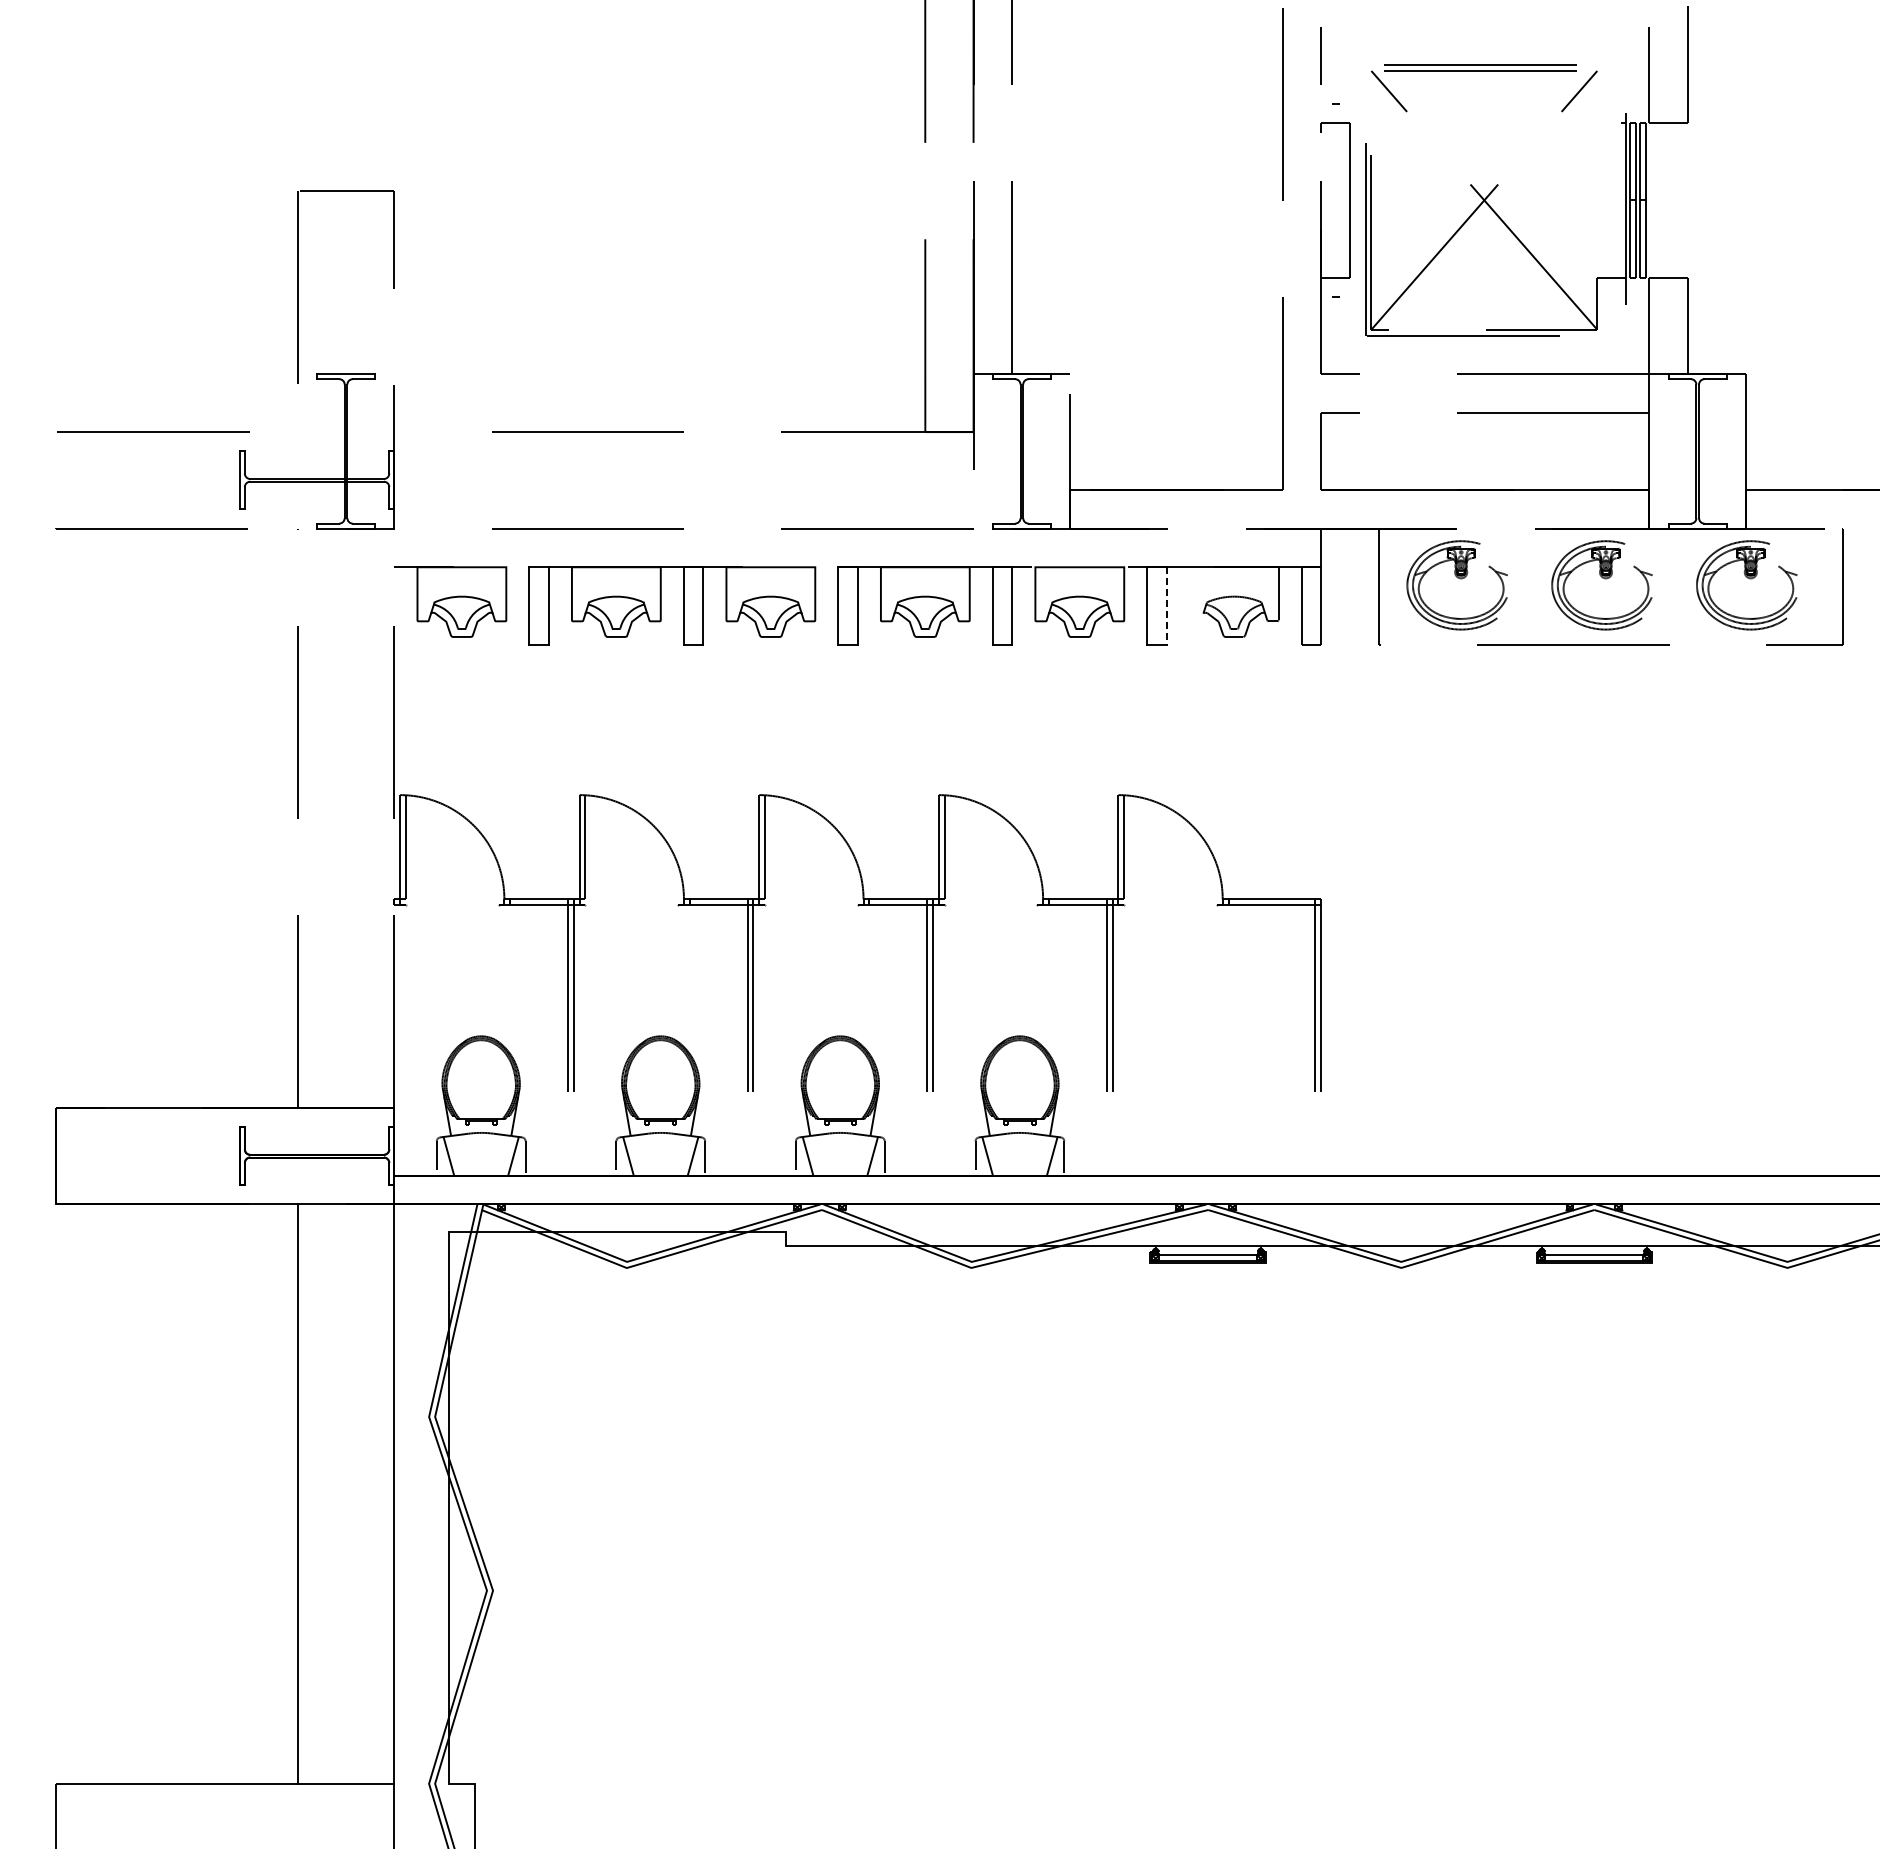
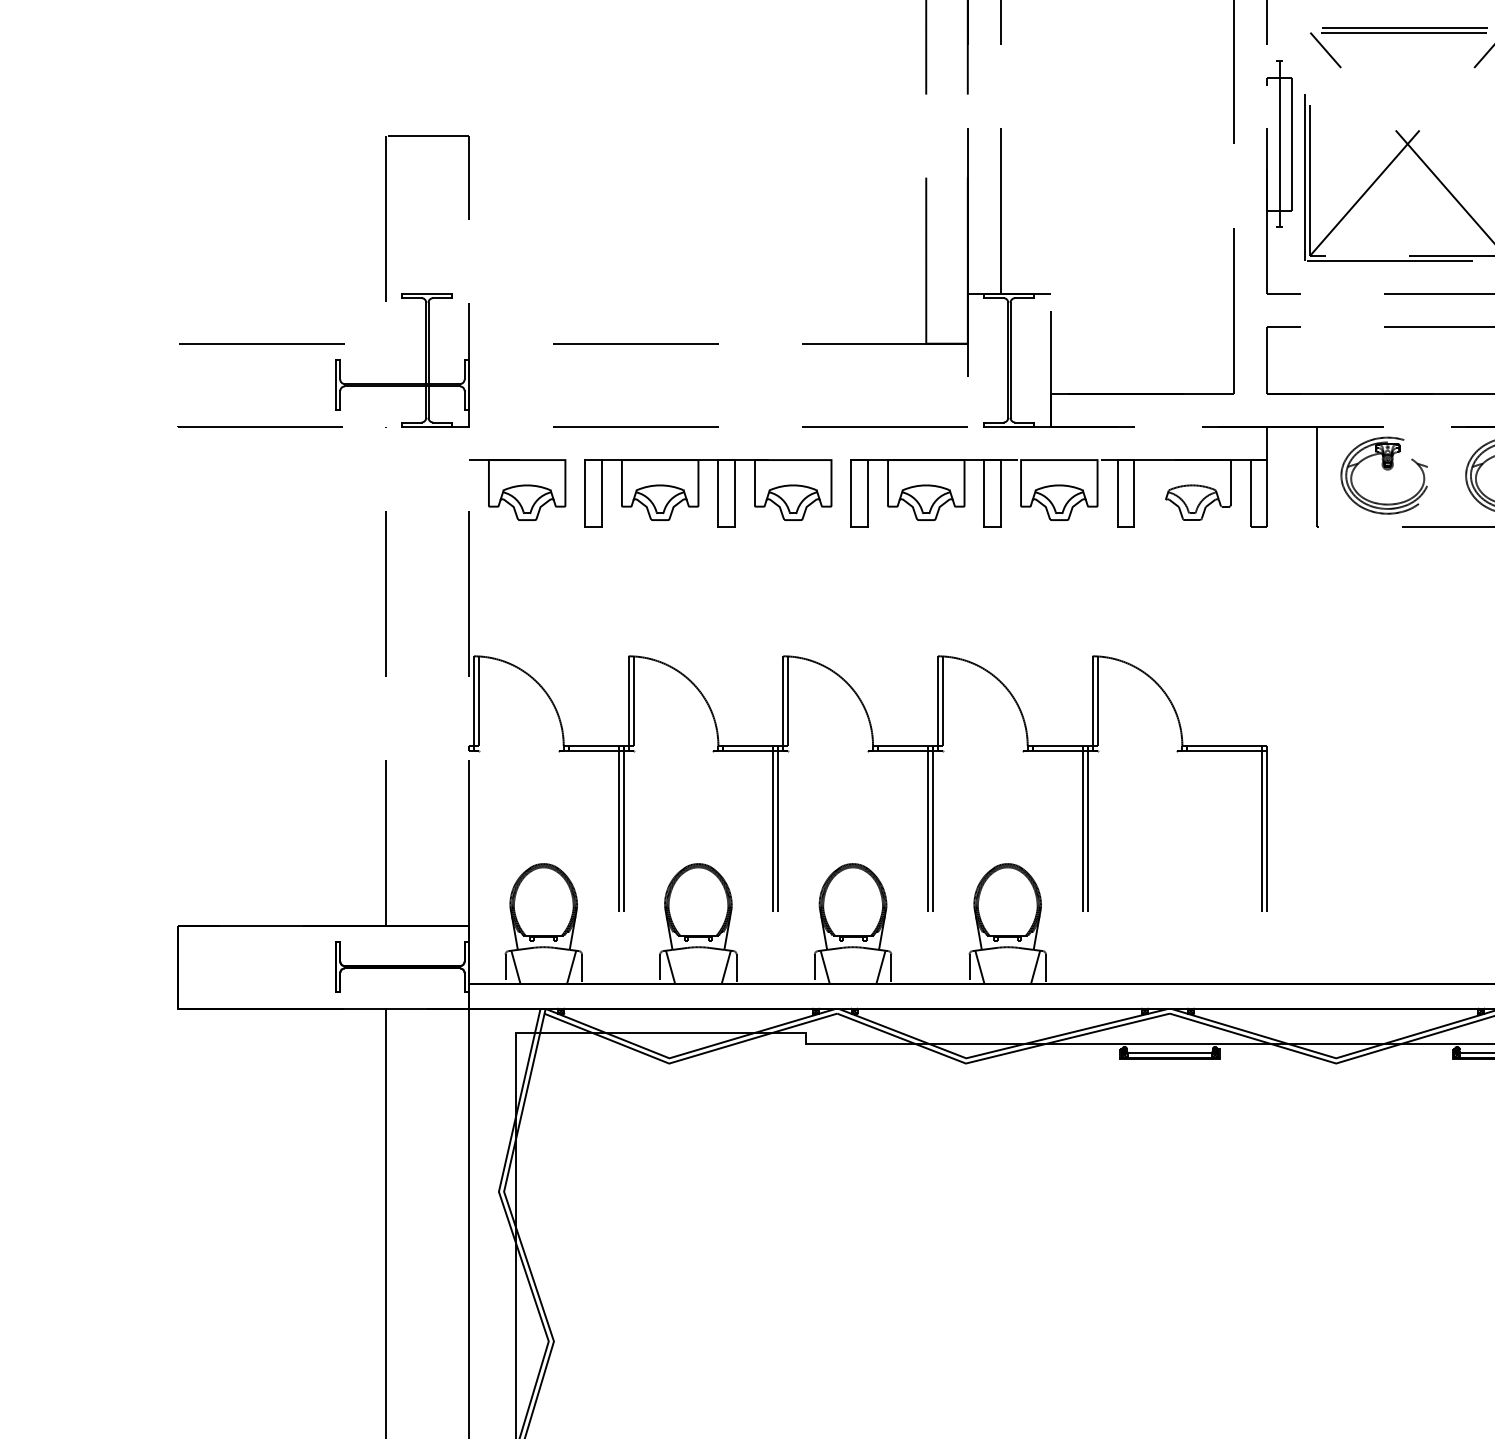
line: (1335, 199) -> (1279, 143), added
line: (1166, 605) -> (1133, 493), dashed -> solid

